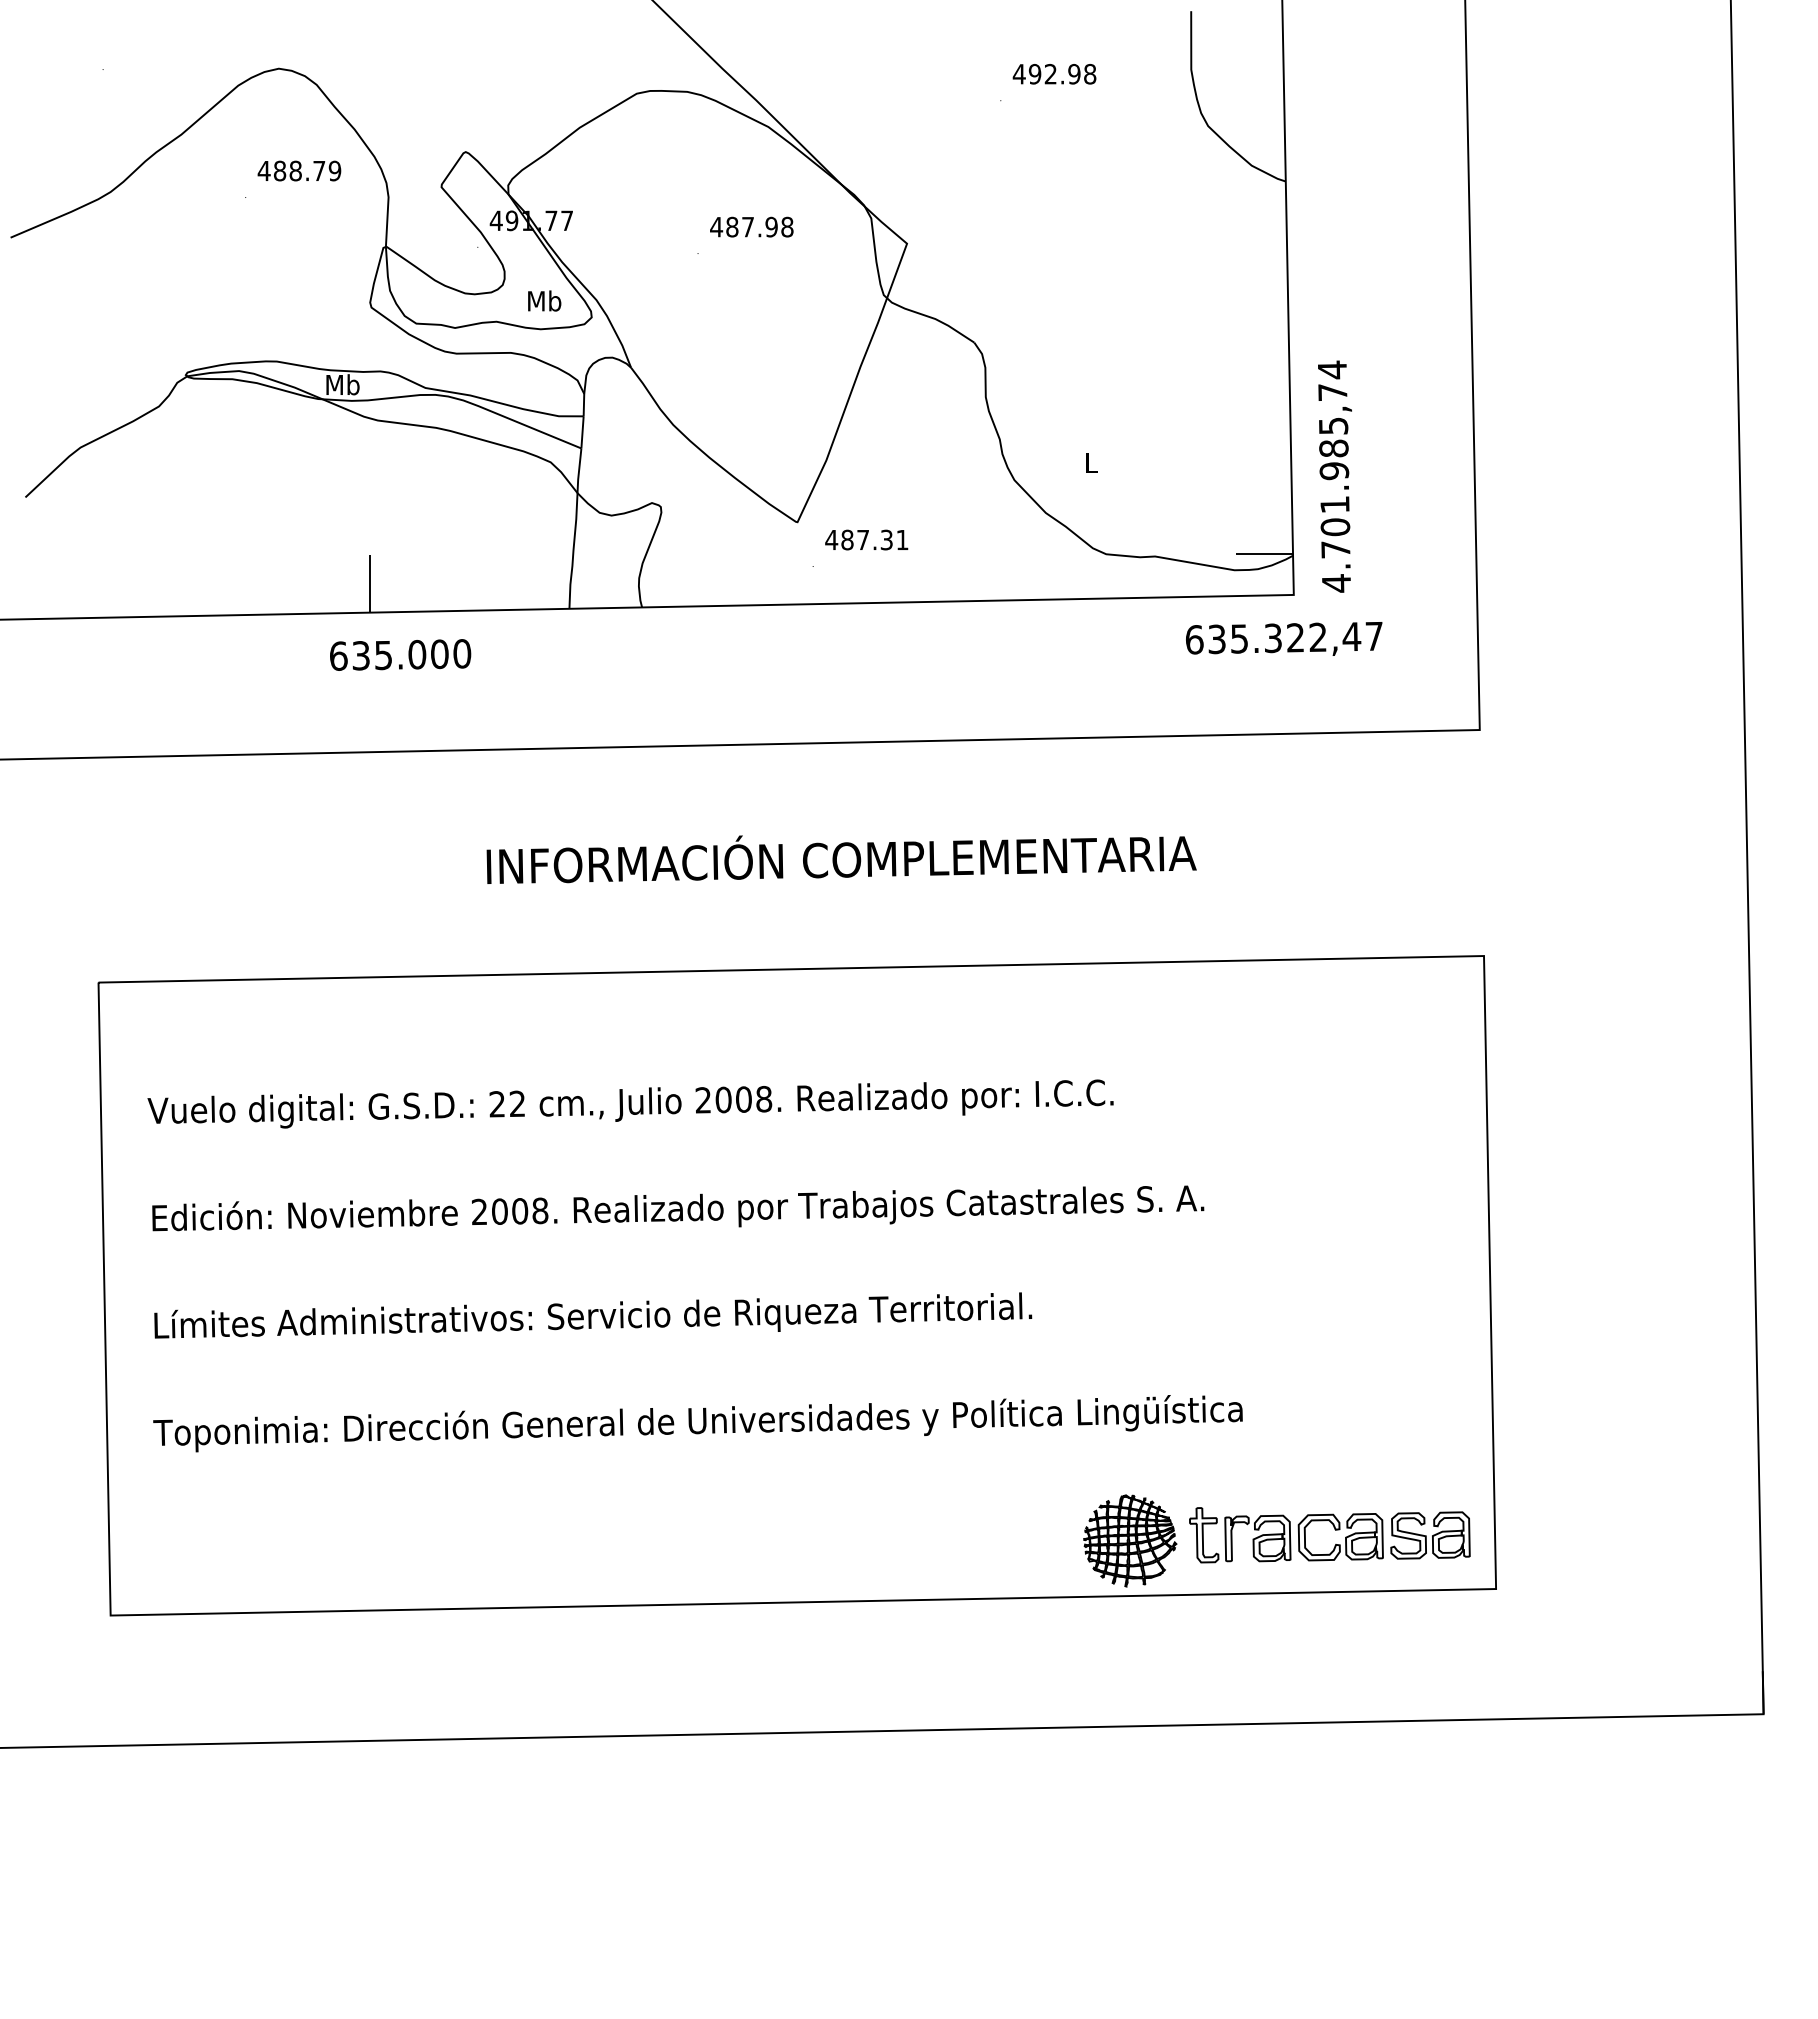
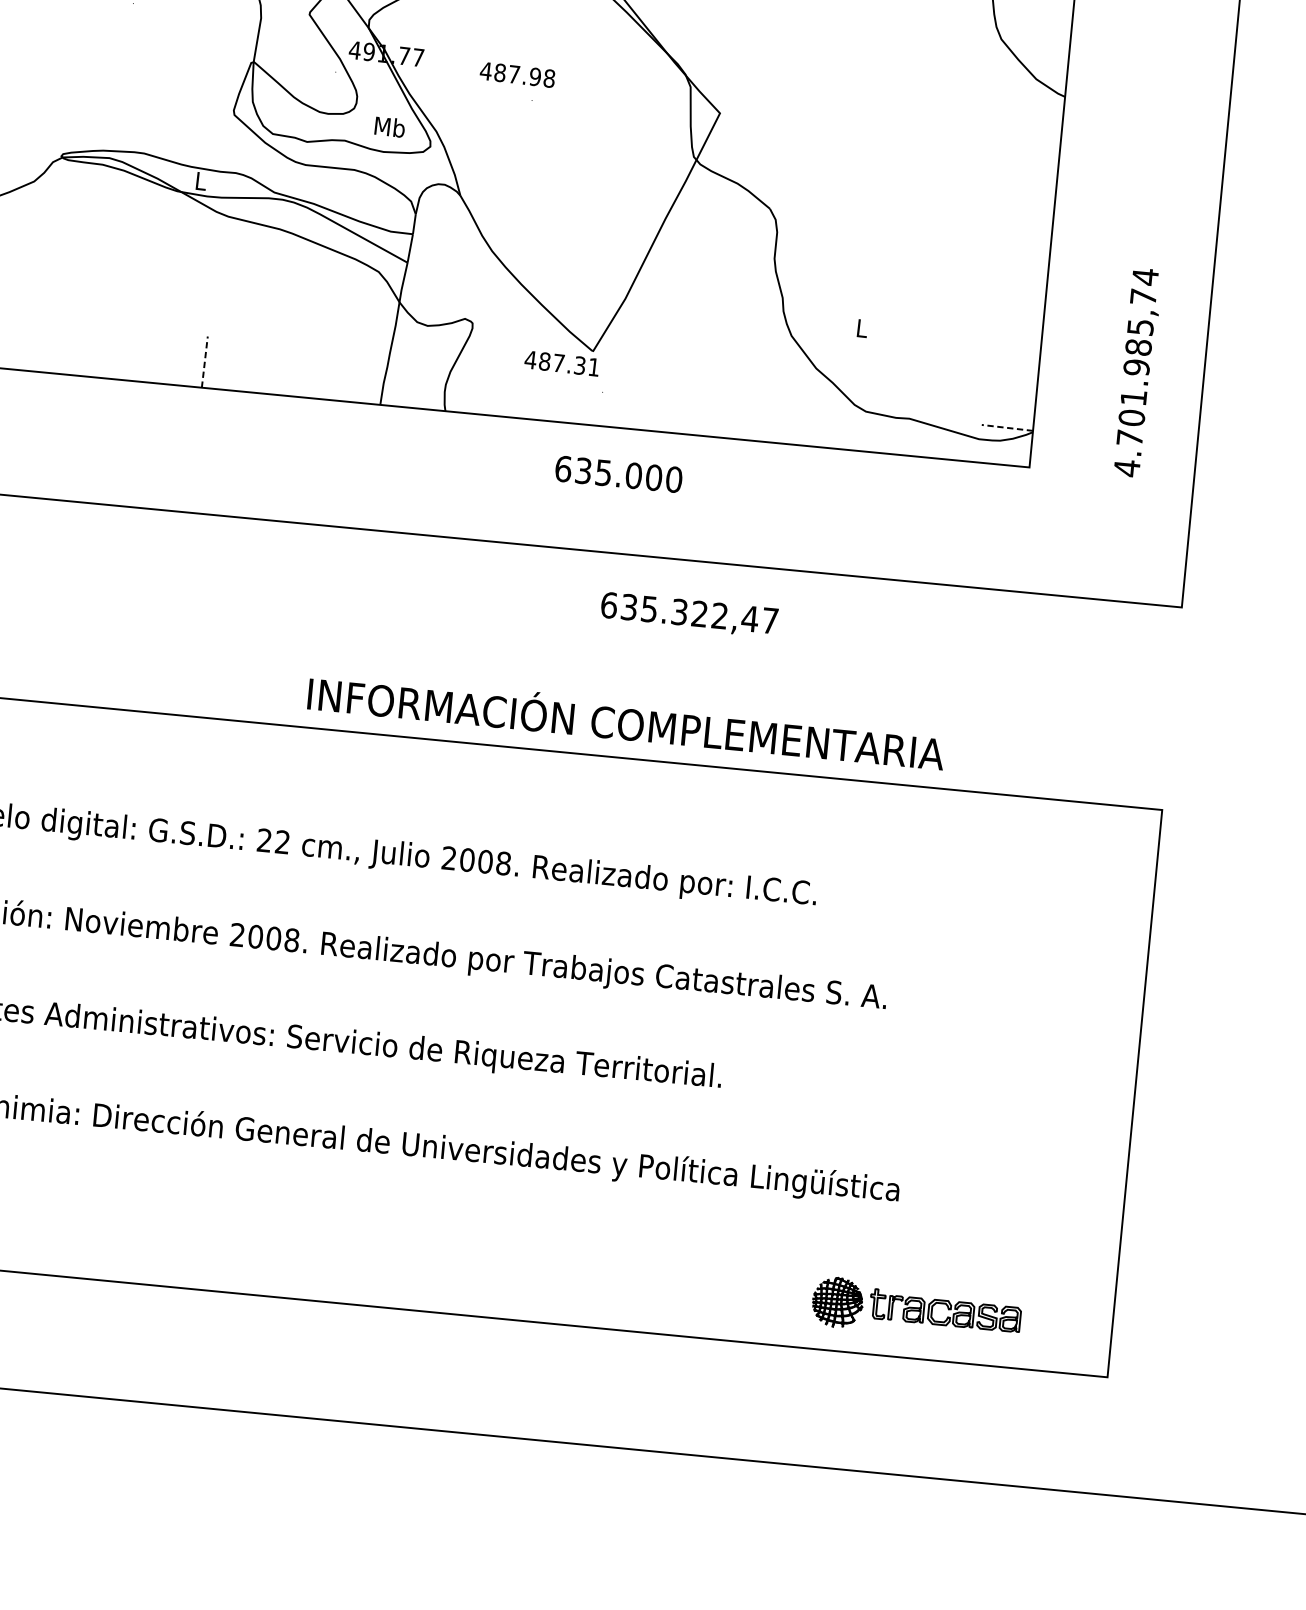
text: (751, 226) -> (517, 74), moved
text: (342, 384) -> (200, 180), Mb -> L
text: (1334, 476) -> (1136, 372), moved
text: (866, 539) -> (561, 363), moved
line: (1264, 554) -> (1007, 428), solid -> dashed
line: (370, 584) -> (204, 362), solid -> dashed
text: (1284, 638) -> (689, 613), moved
text: (400, 654) -> (618, 473), moved
text: (841, 859) -> (626, 723), moved
part: (1276, 1540) -> (916, 1311), size x0.6

